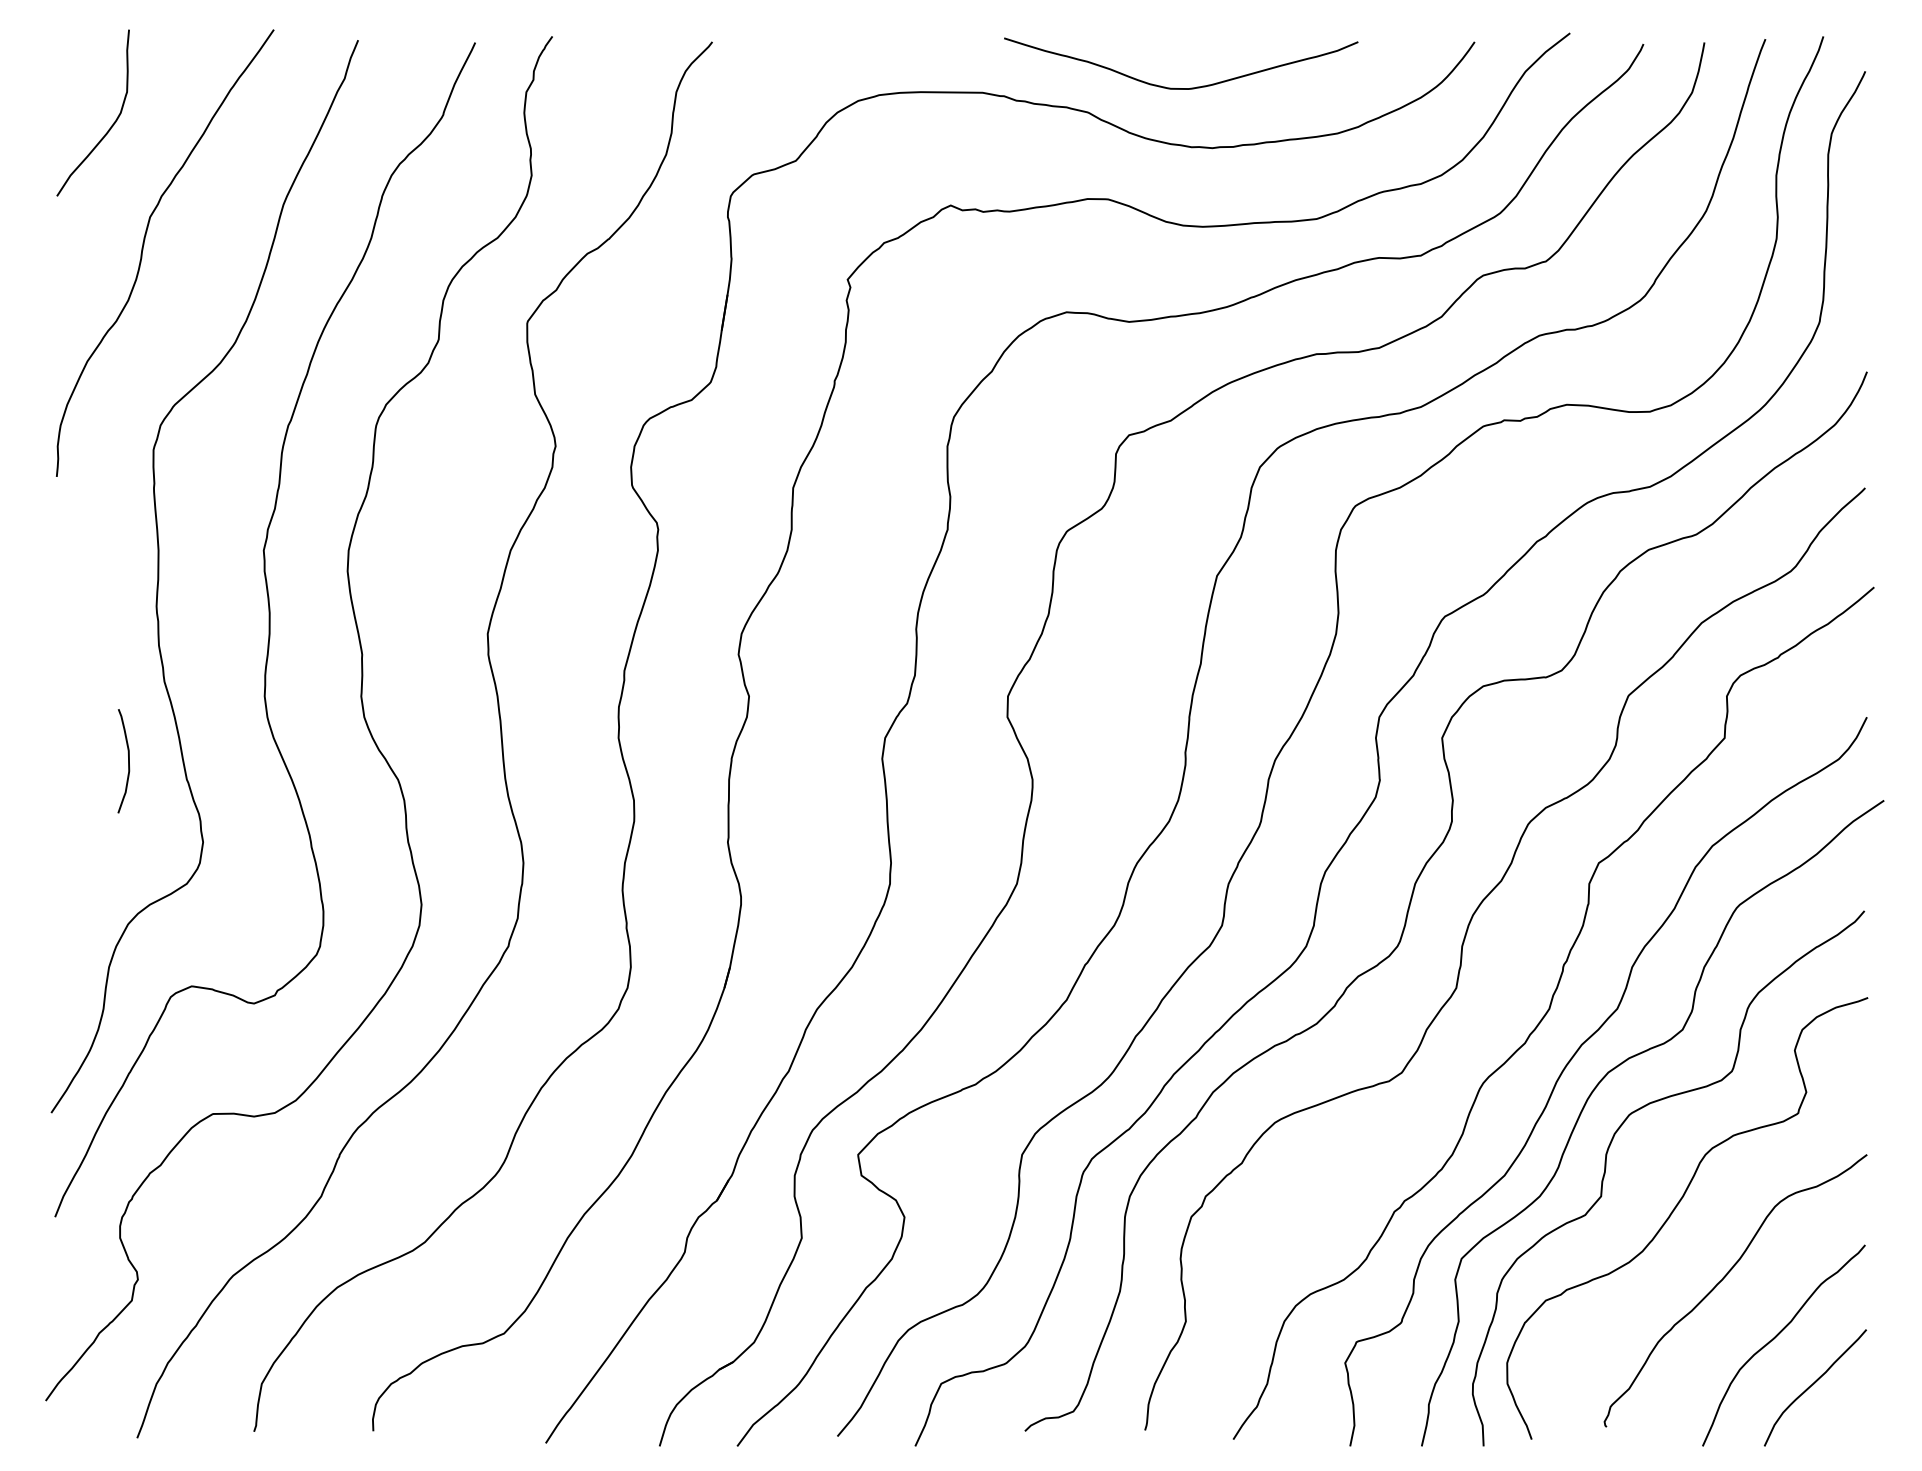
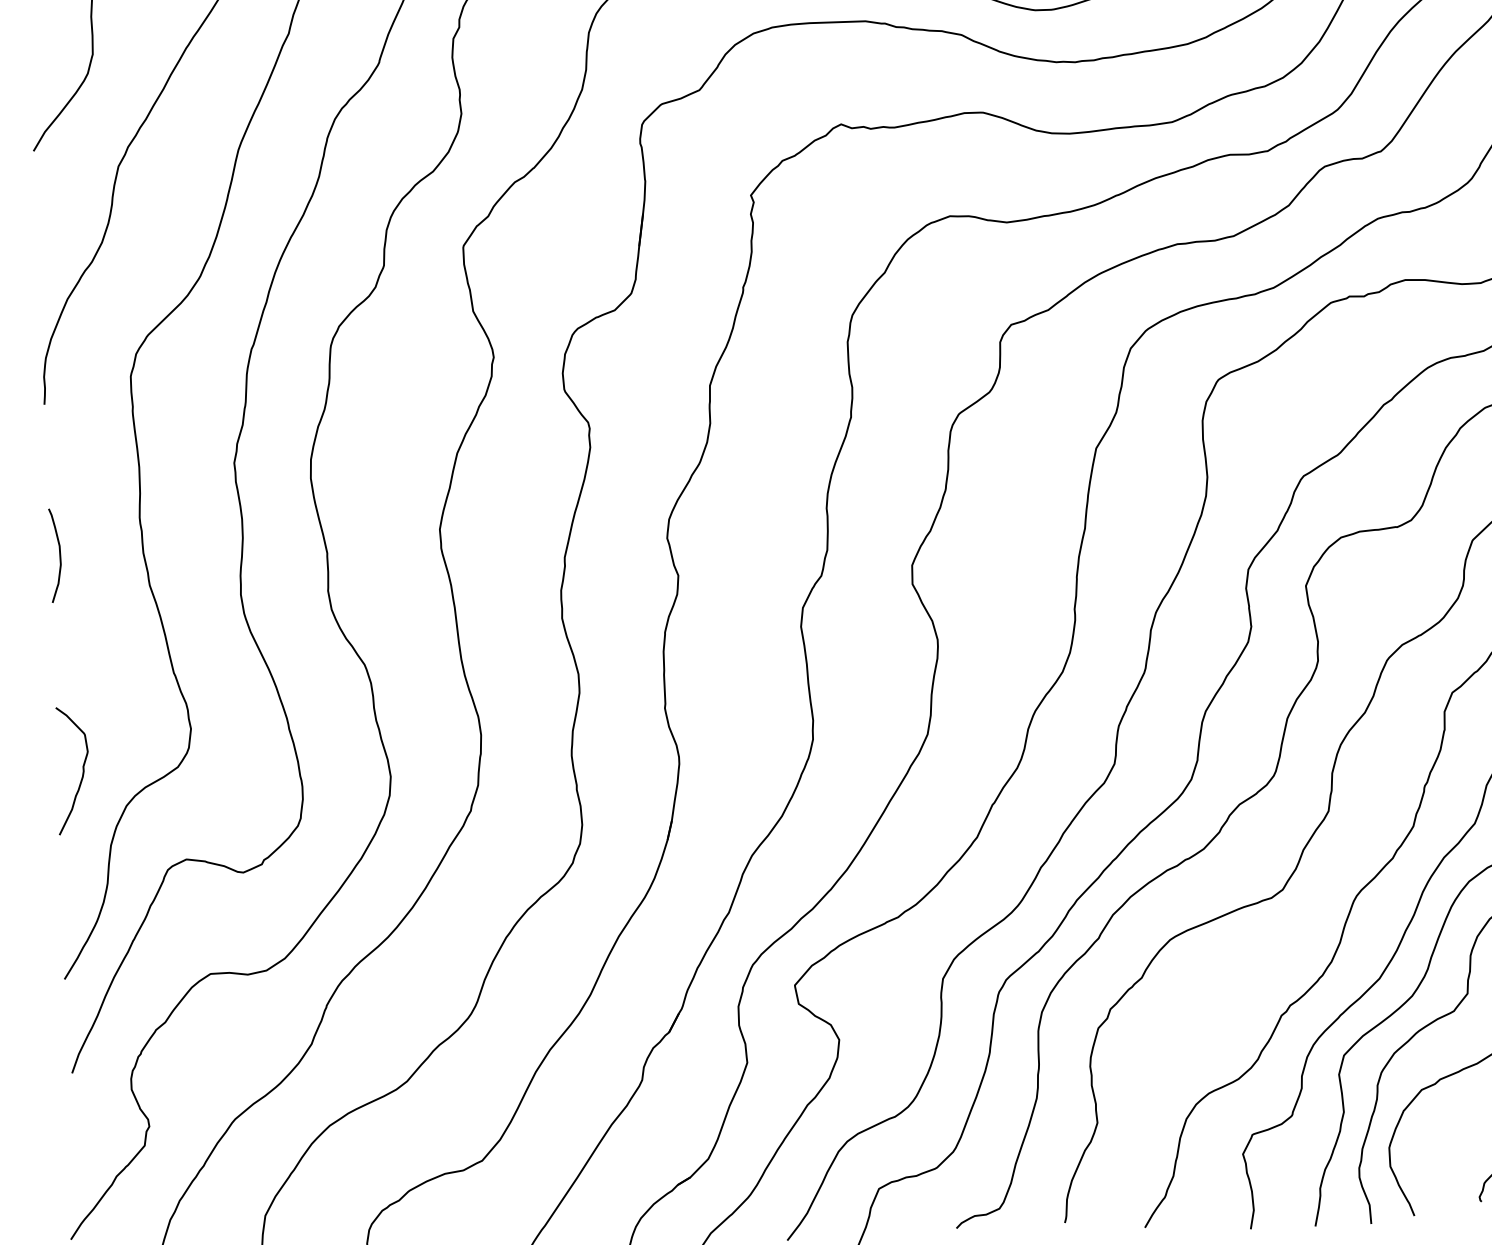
curve: (128, 761) -> (59, 555), moved
curve: (81, 882) -> (82, 770), added

